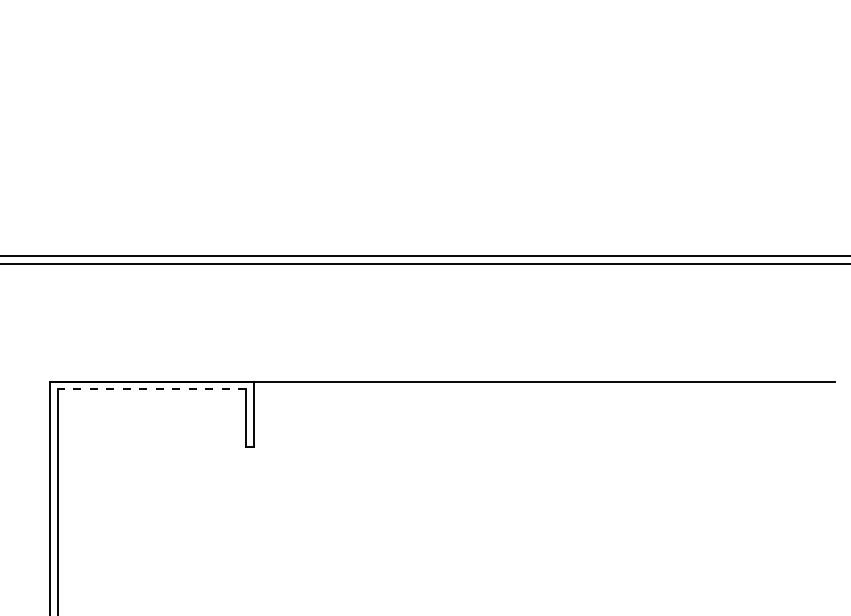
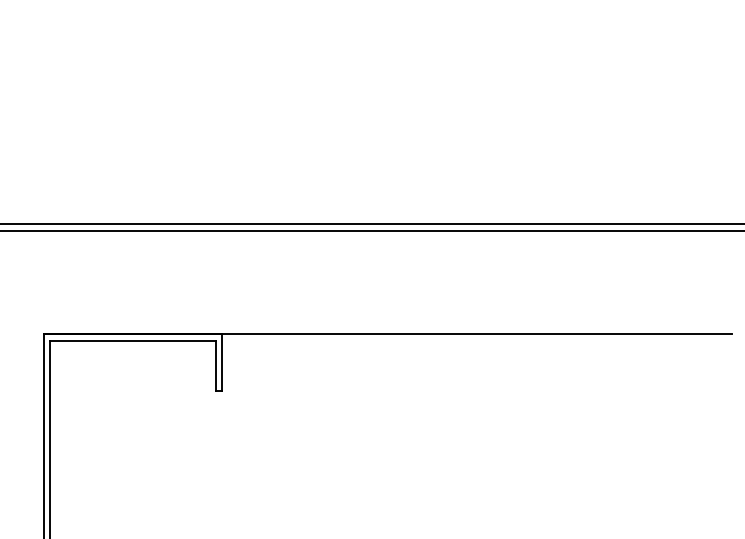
line: (151, 389) -> (132, 340), dashed -> solid

